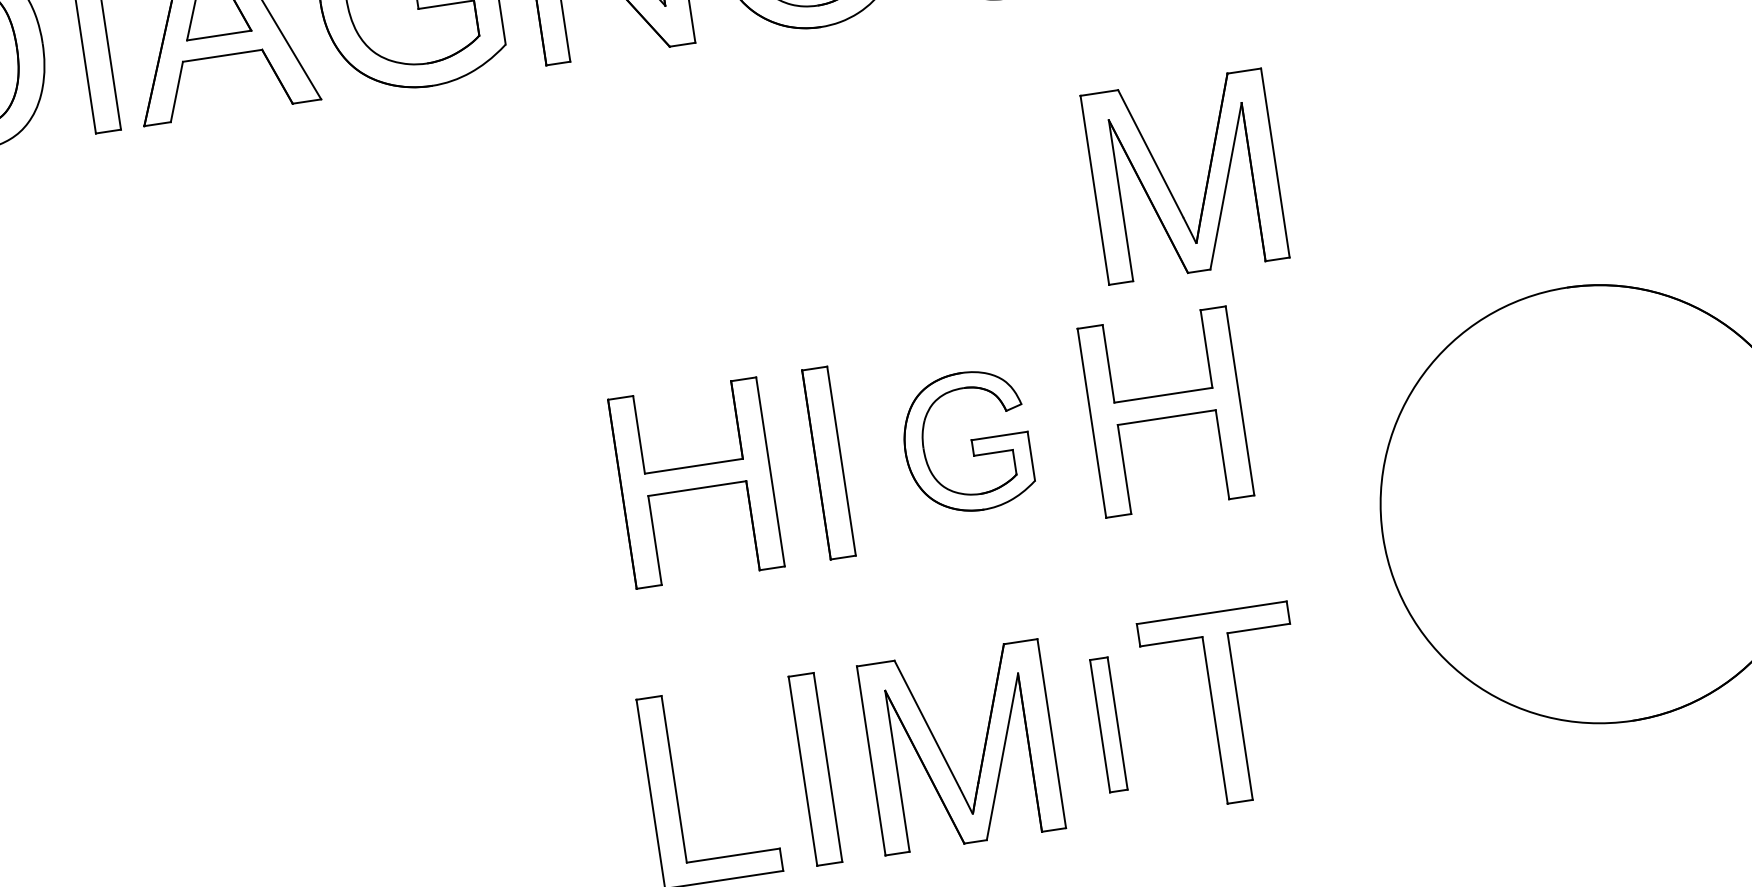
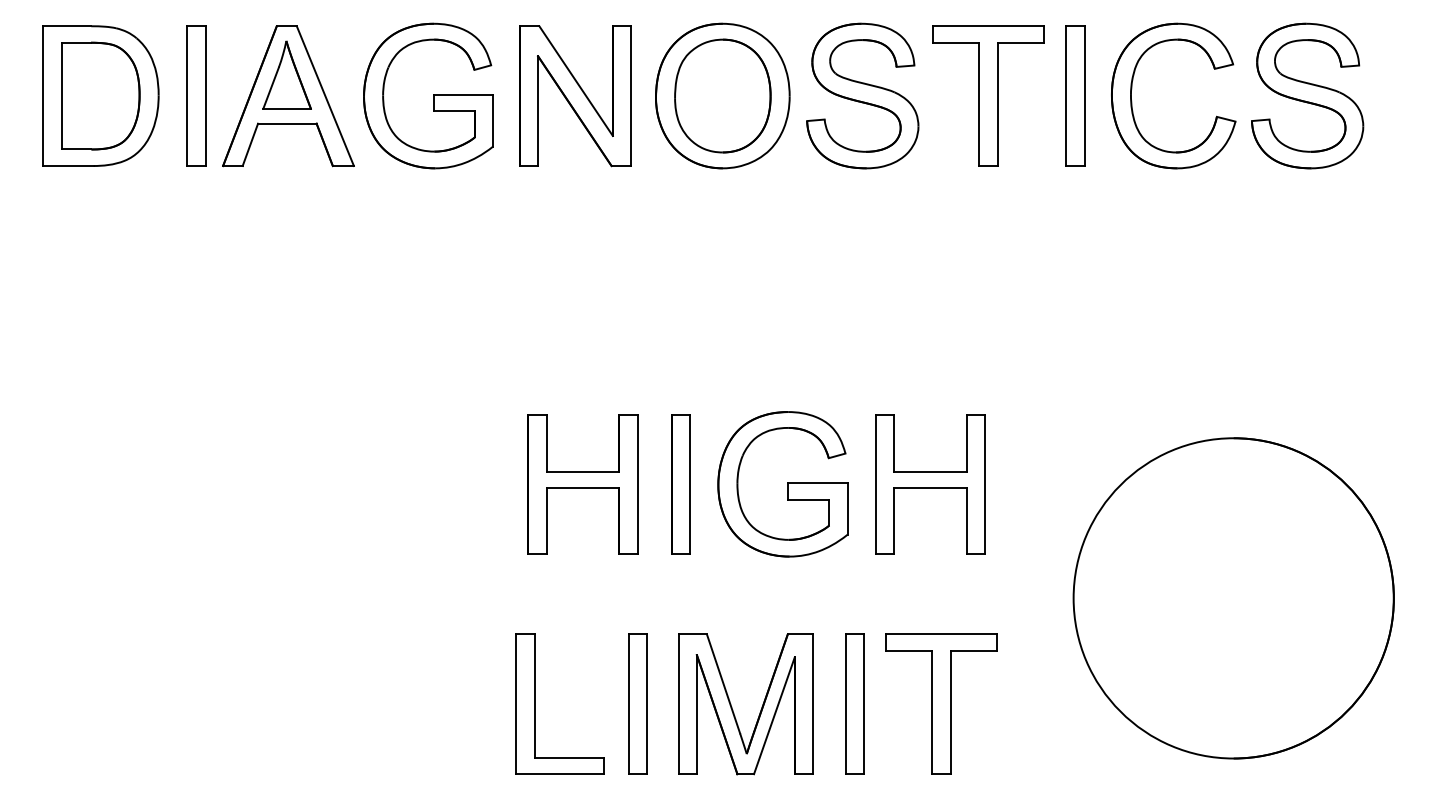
part: (1167, 183) -> (956, 319), removed
part: (966, 442) -> (782, 484), size x1.43
part: (1108, 723) -> (854, 703), size x1.43

